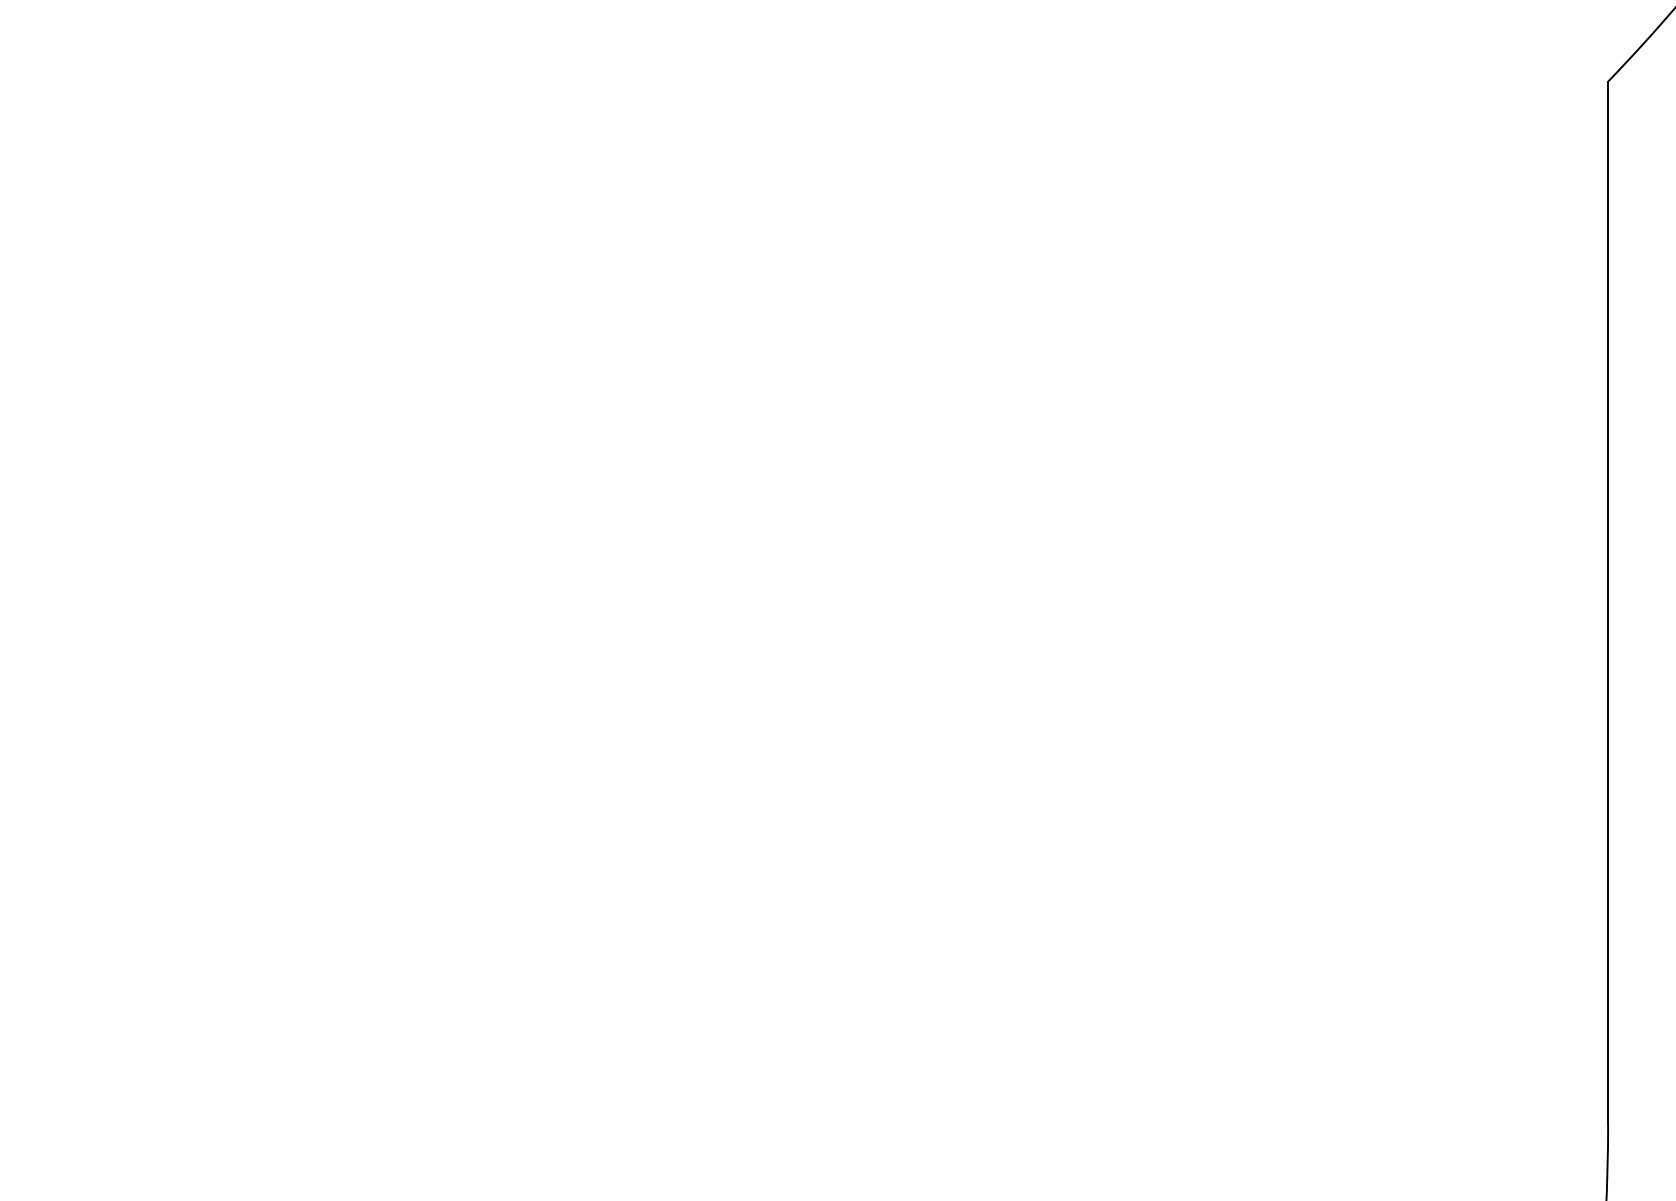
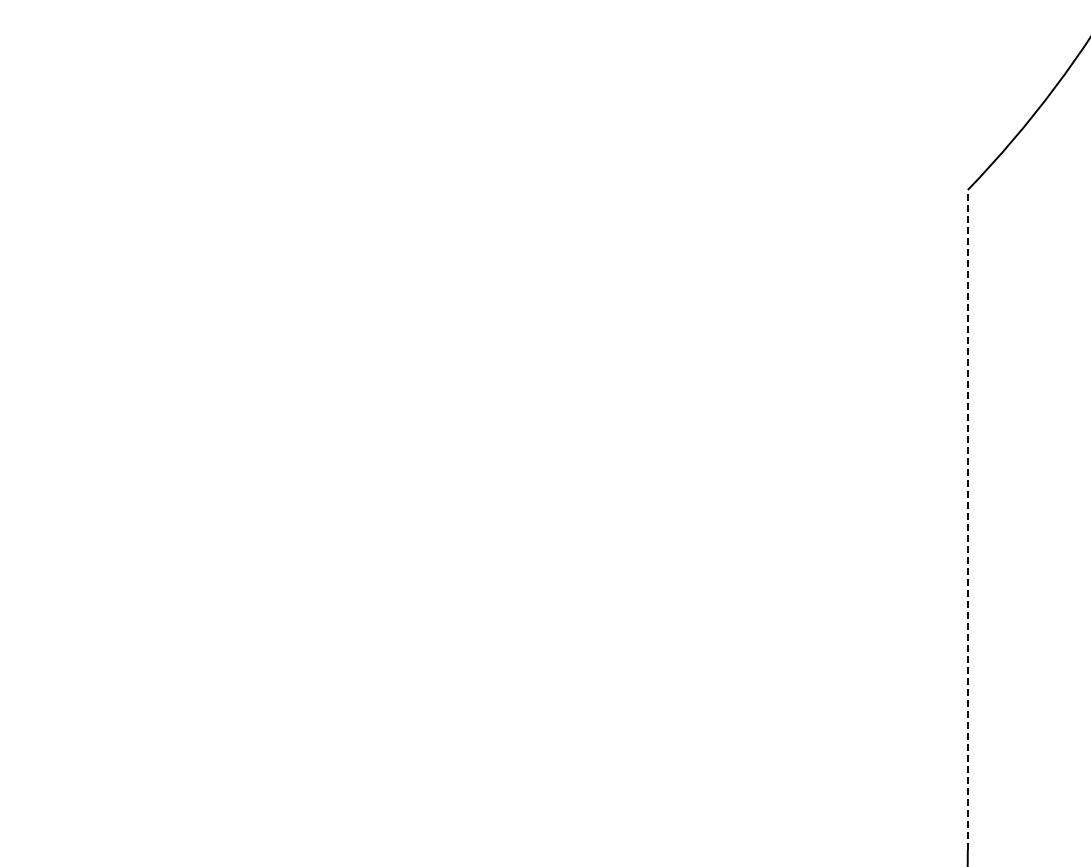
line: (1607, 602) -> (967, 519), solid -> dashed

